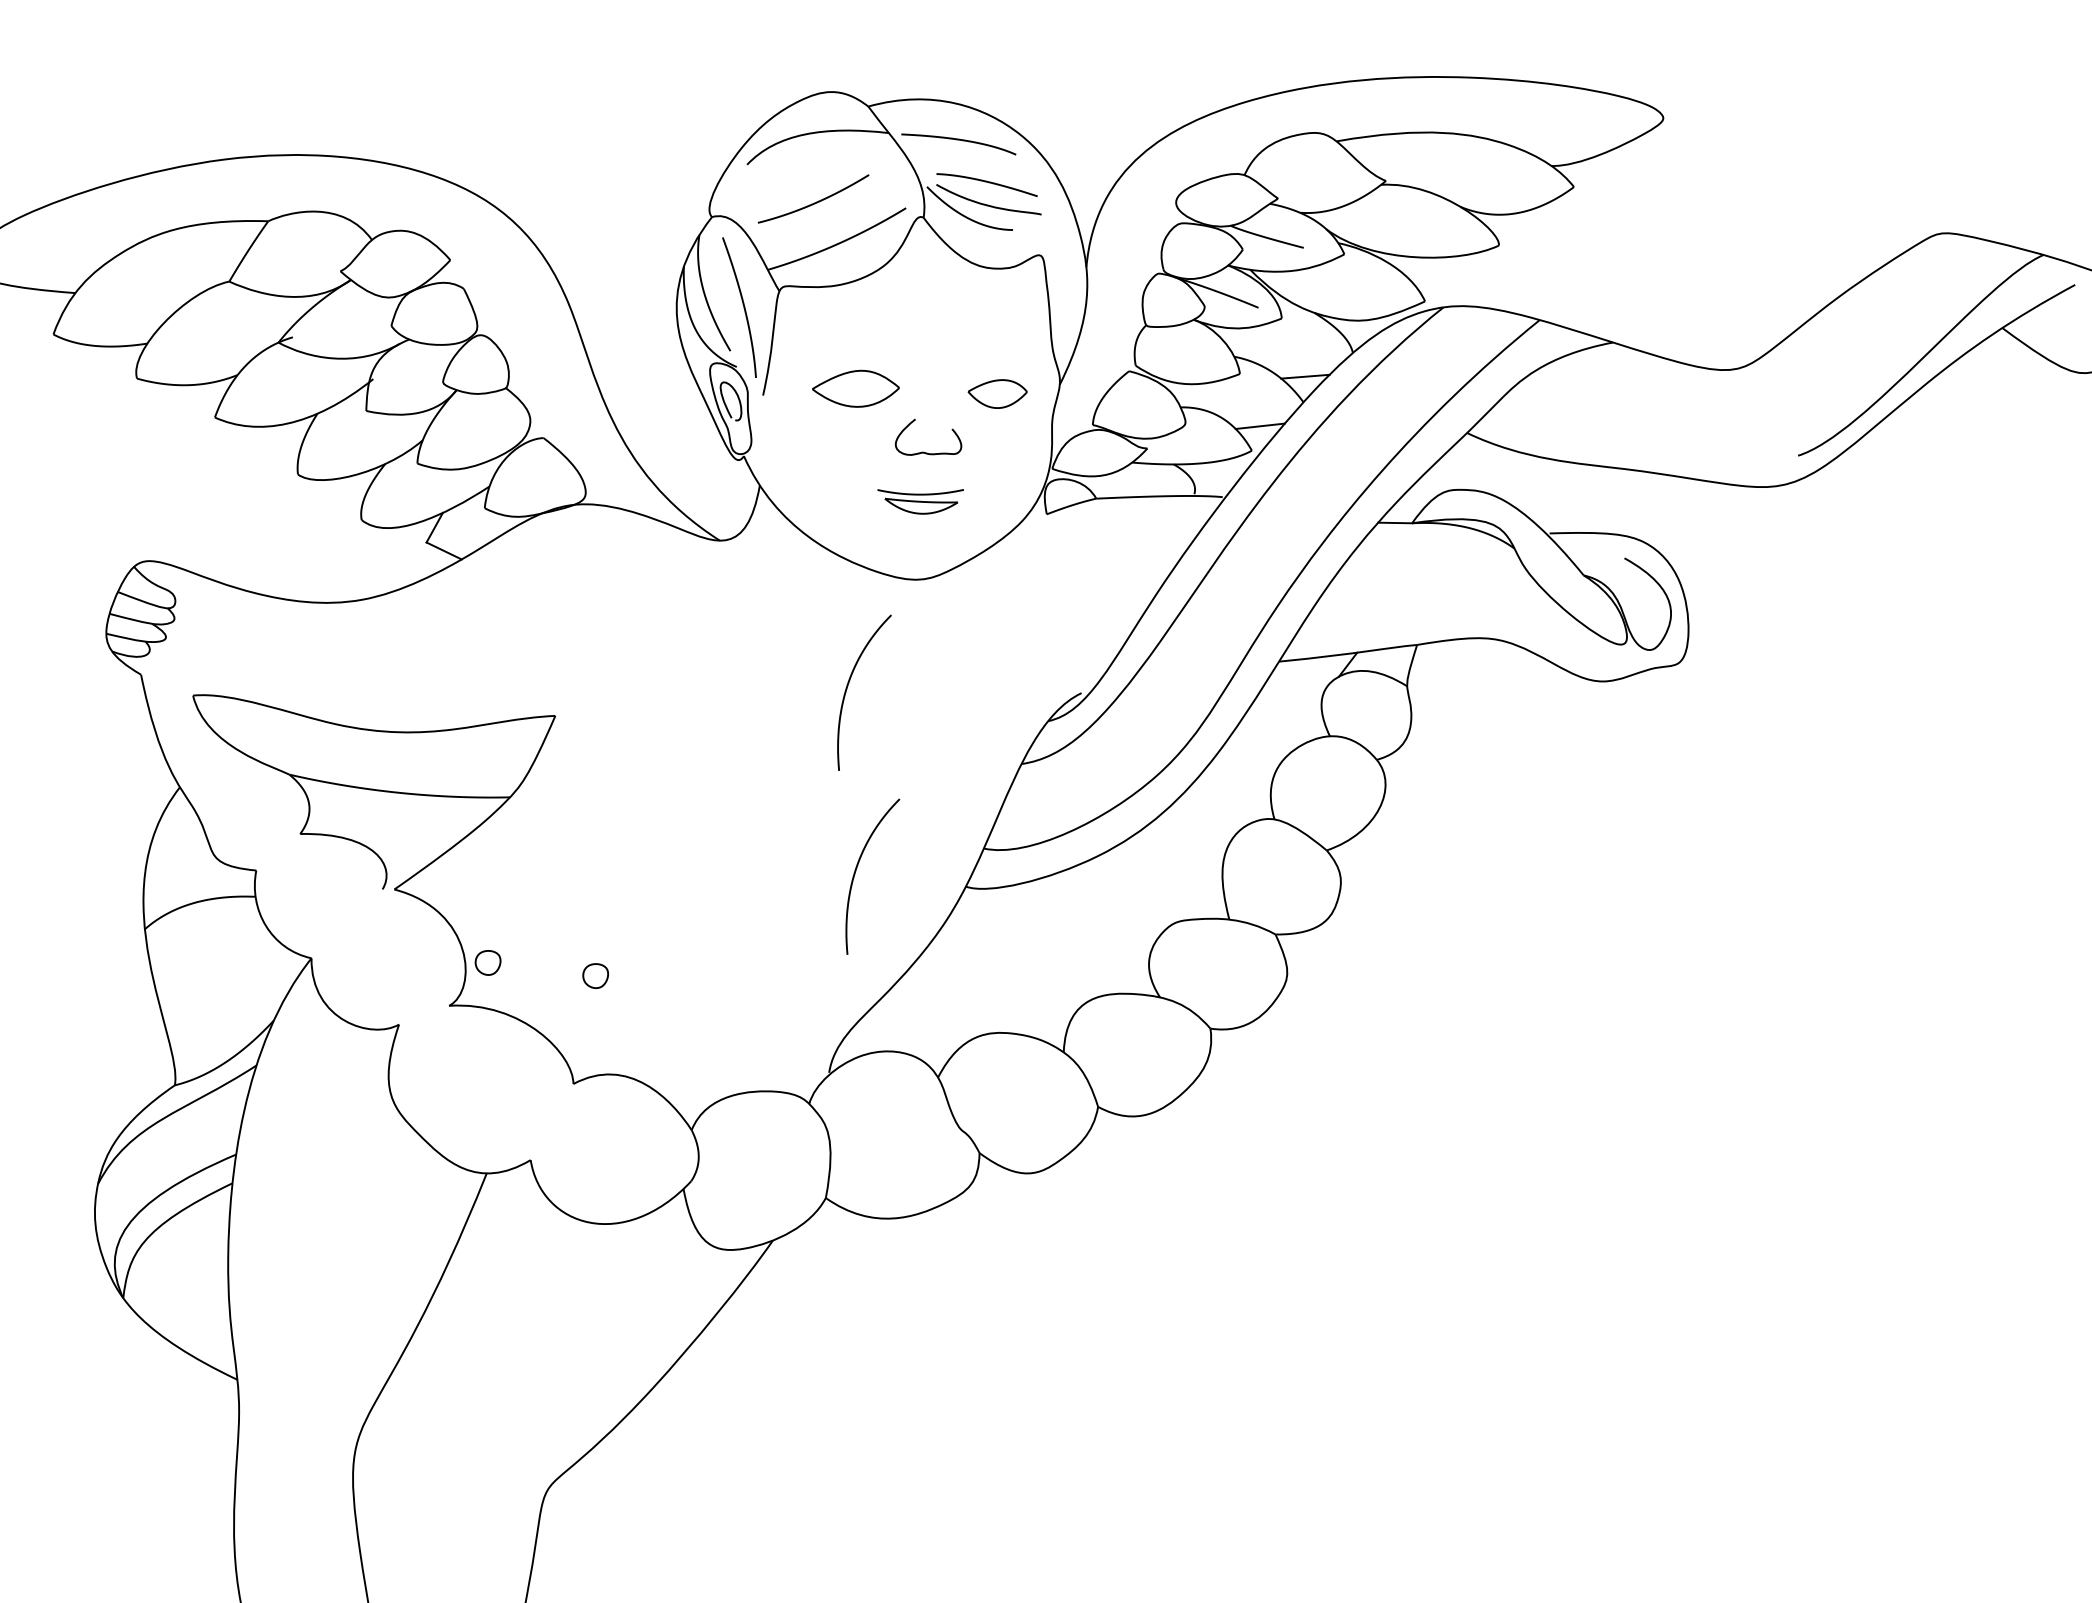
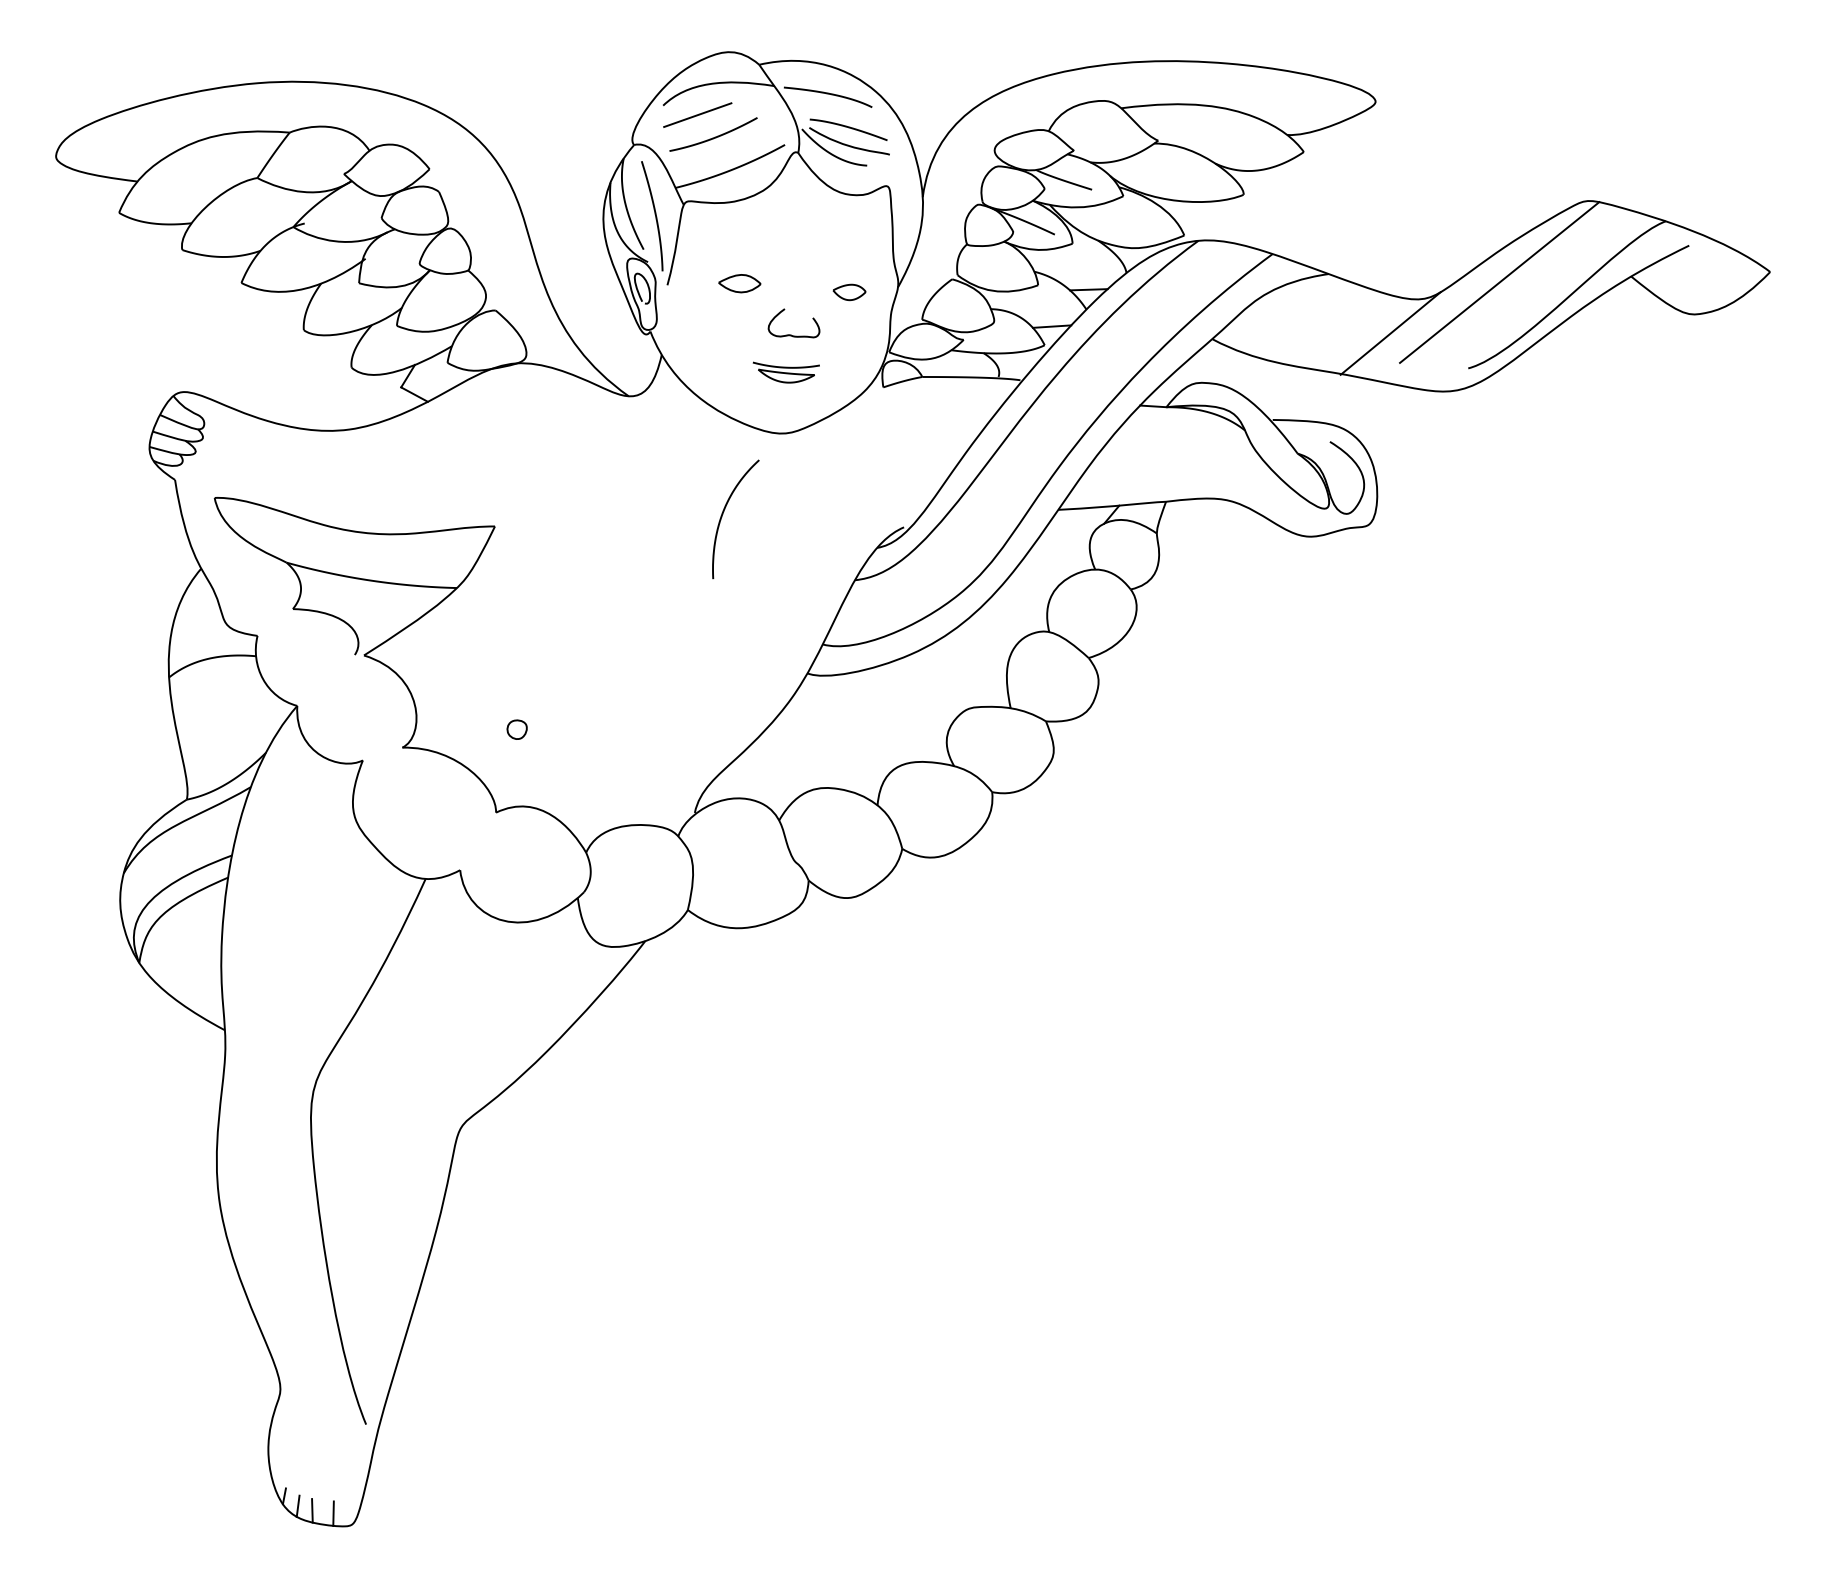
line: (791, 175) -> (697, 115), added
line: (1833, 343) -> (1499, 282), added
part: (855, 389) -> (739, 283), size x0.62
part: (997, 394) -> (849, 292), size x0.71
line: (1696, 415) -> (1390, 333), added
curve: (856, 871) -> (723, 657), removed
part: (487, 962) -> (433, 715), removed

